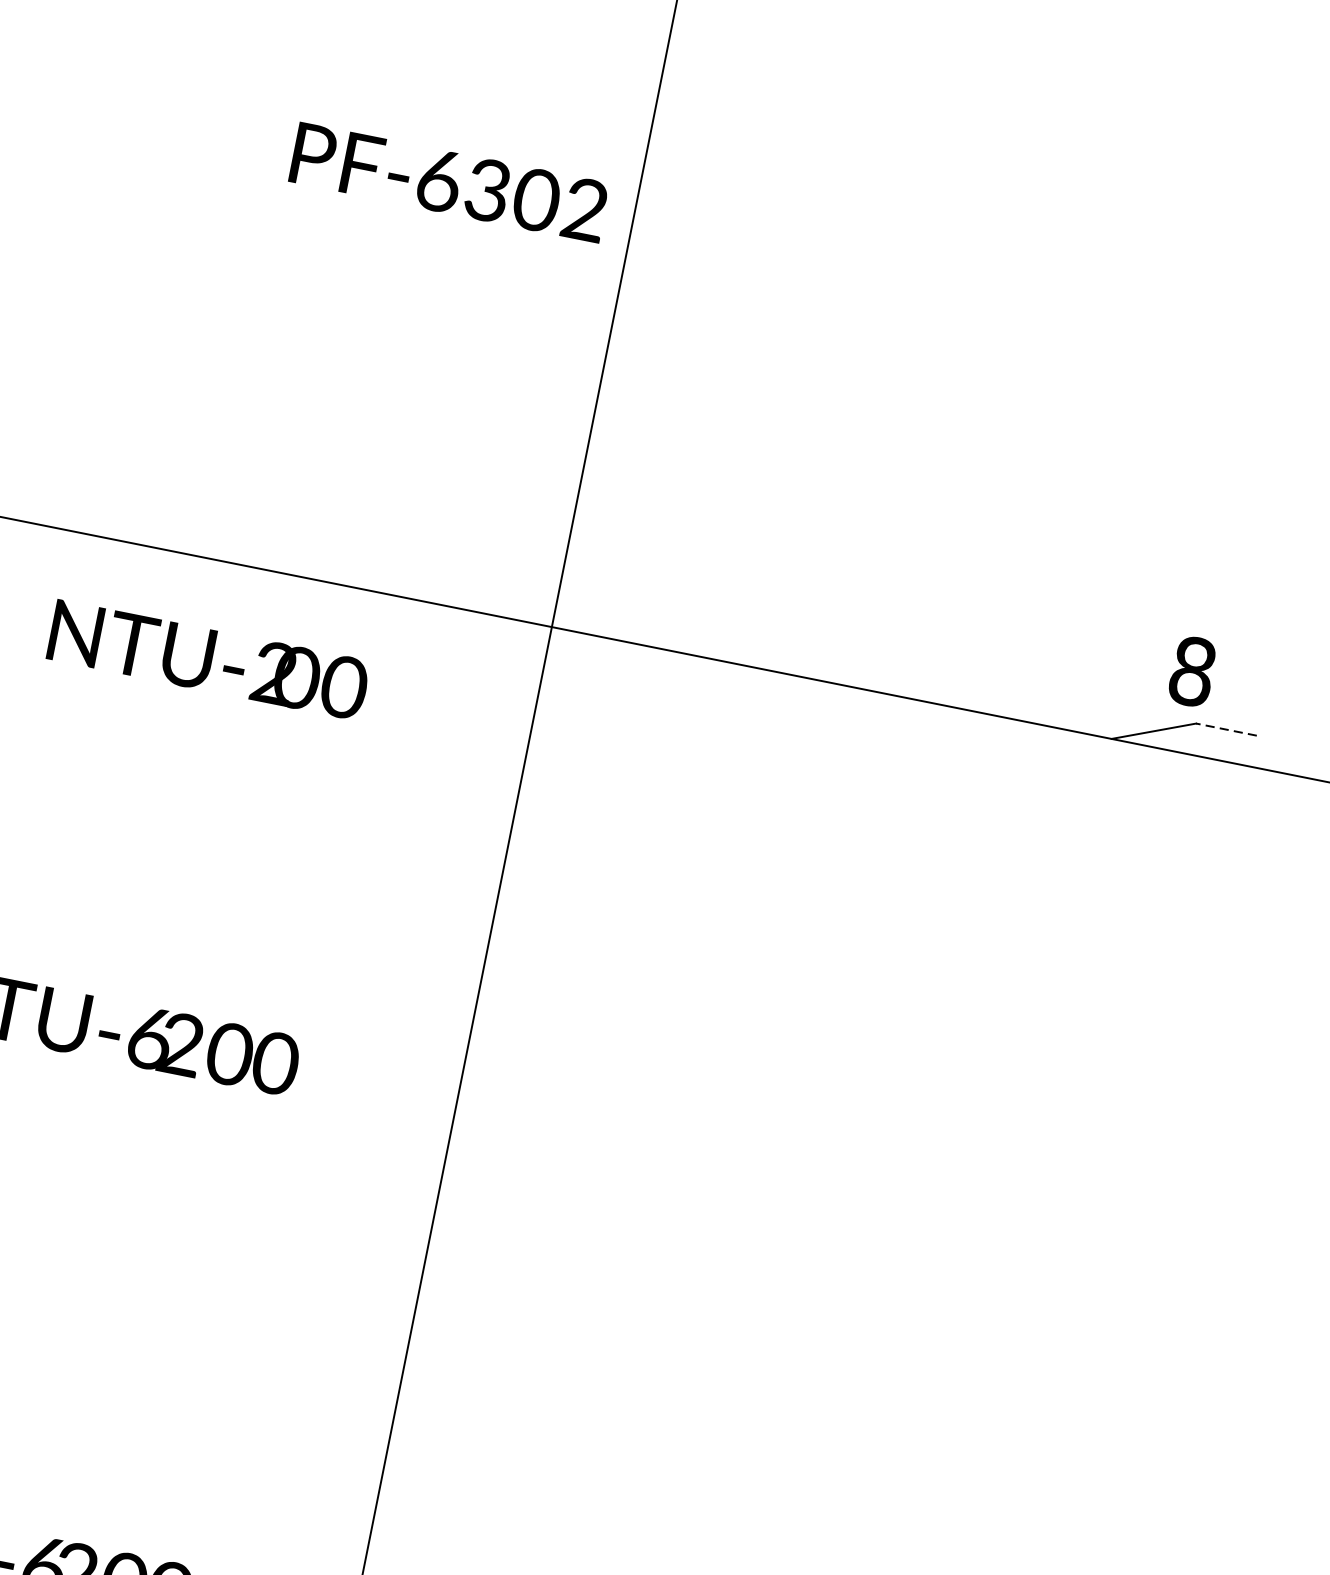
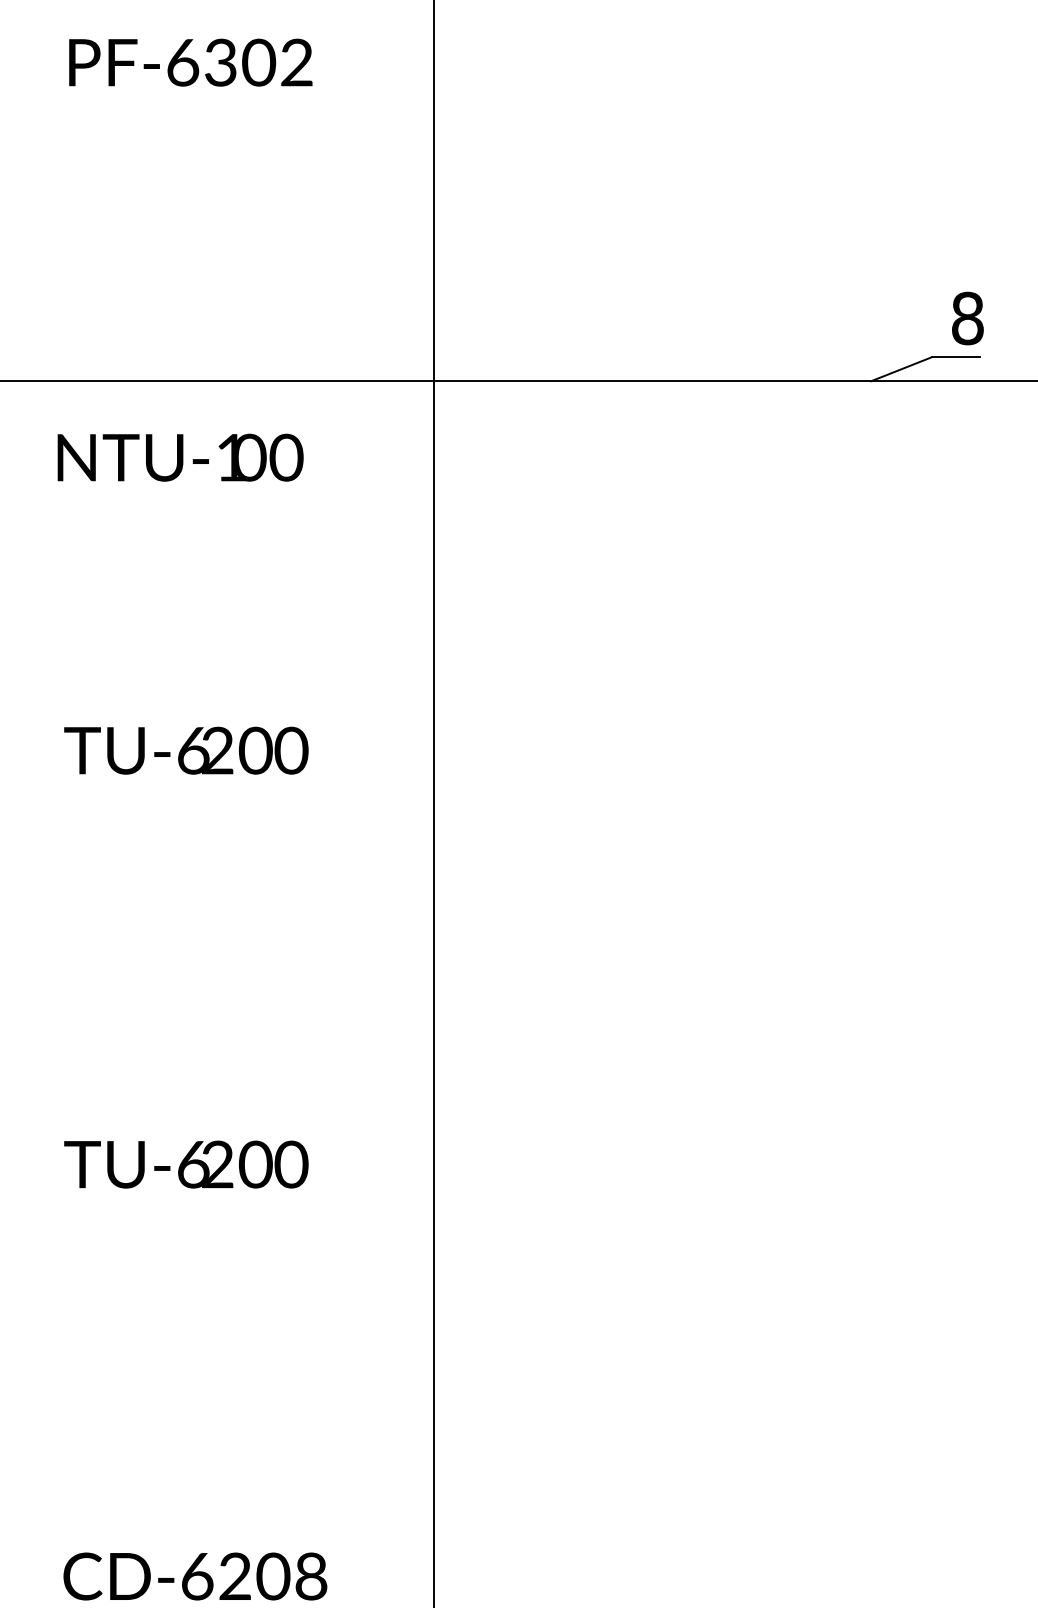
text: (449, 182) -> (190, 62), moved
text: (1192, 671) -> (967, 318), moved
text: (273, 672) -> (231, 457), NTU-2 -> NTU-1
line: (1227, 730) -> (956, 357), dashed -> solid

